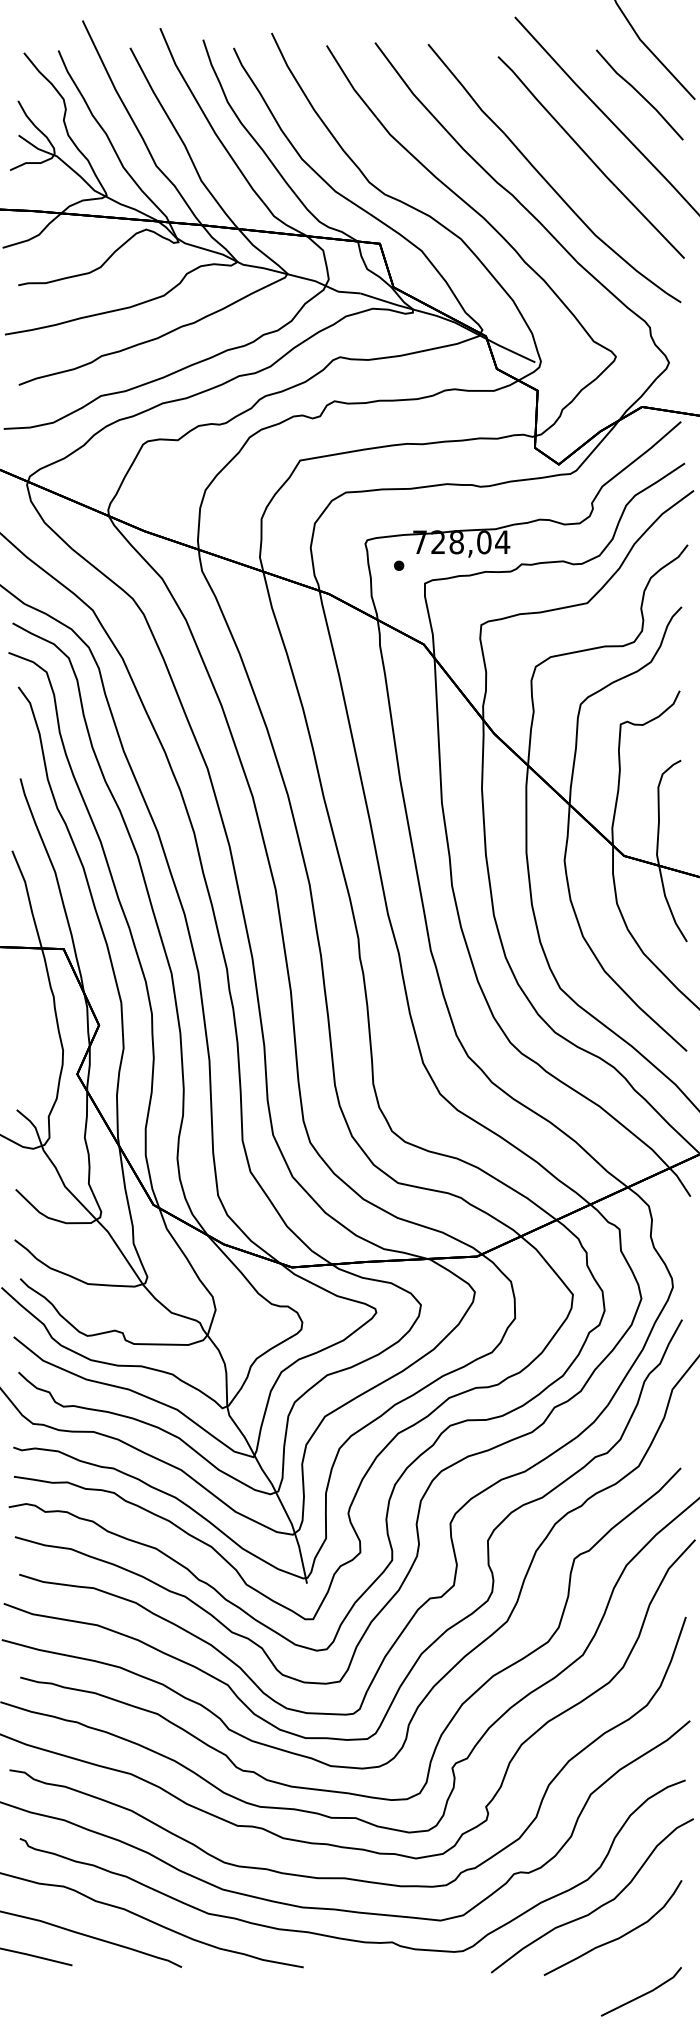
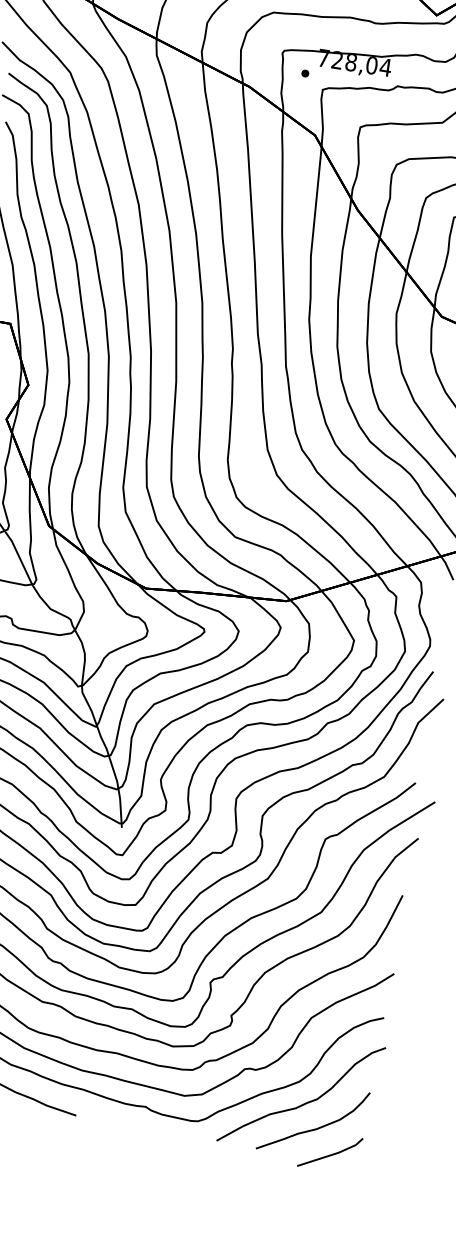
line: (642, 1994) -> (330, 1154), moved

